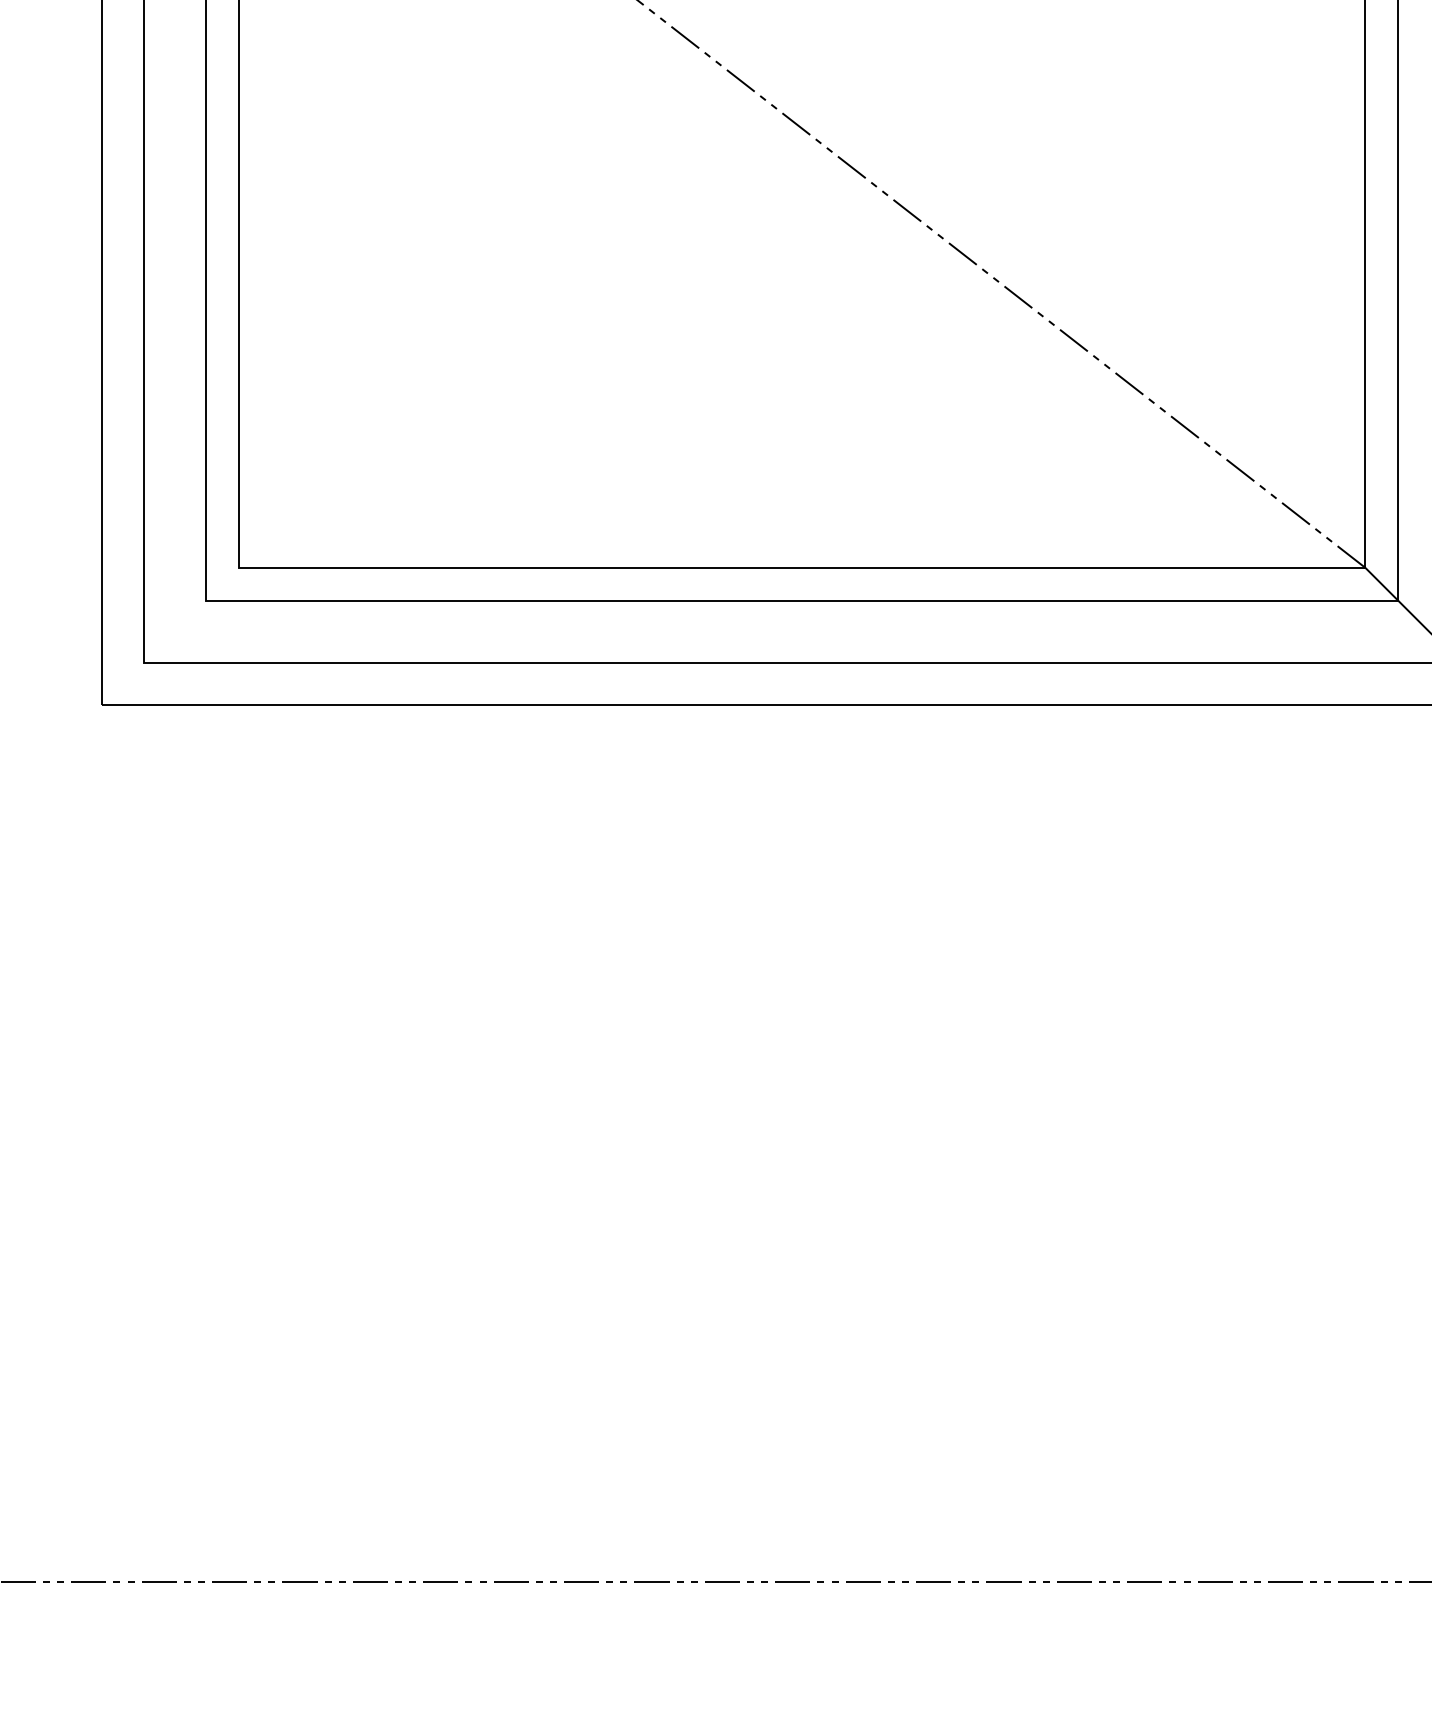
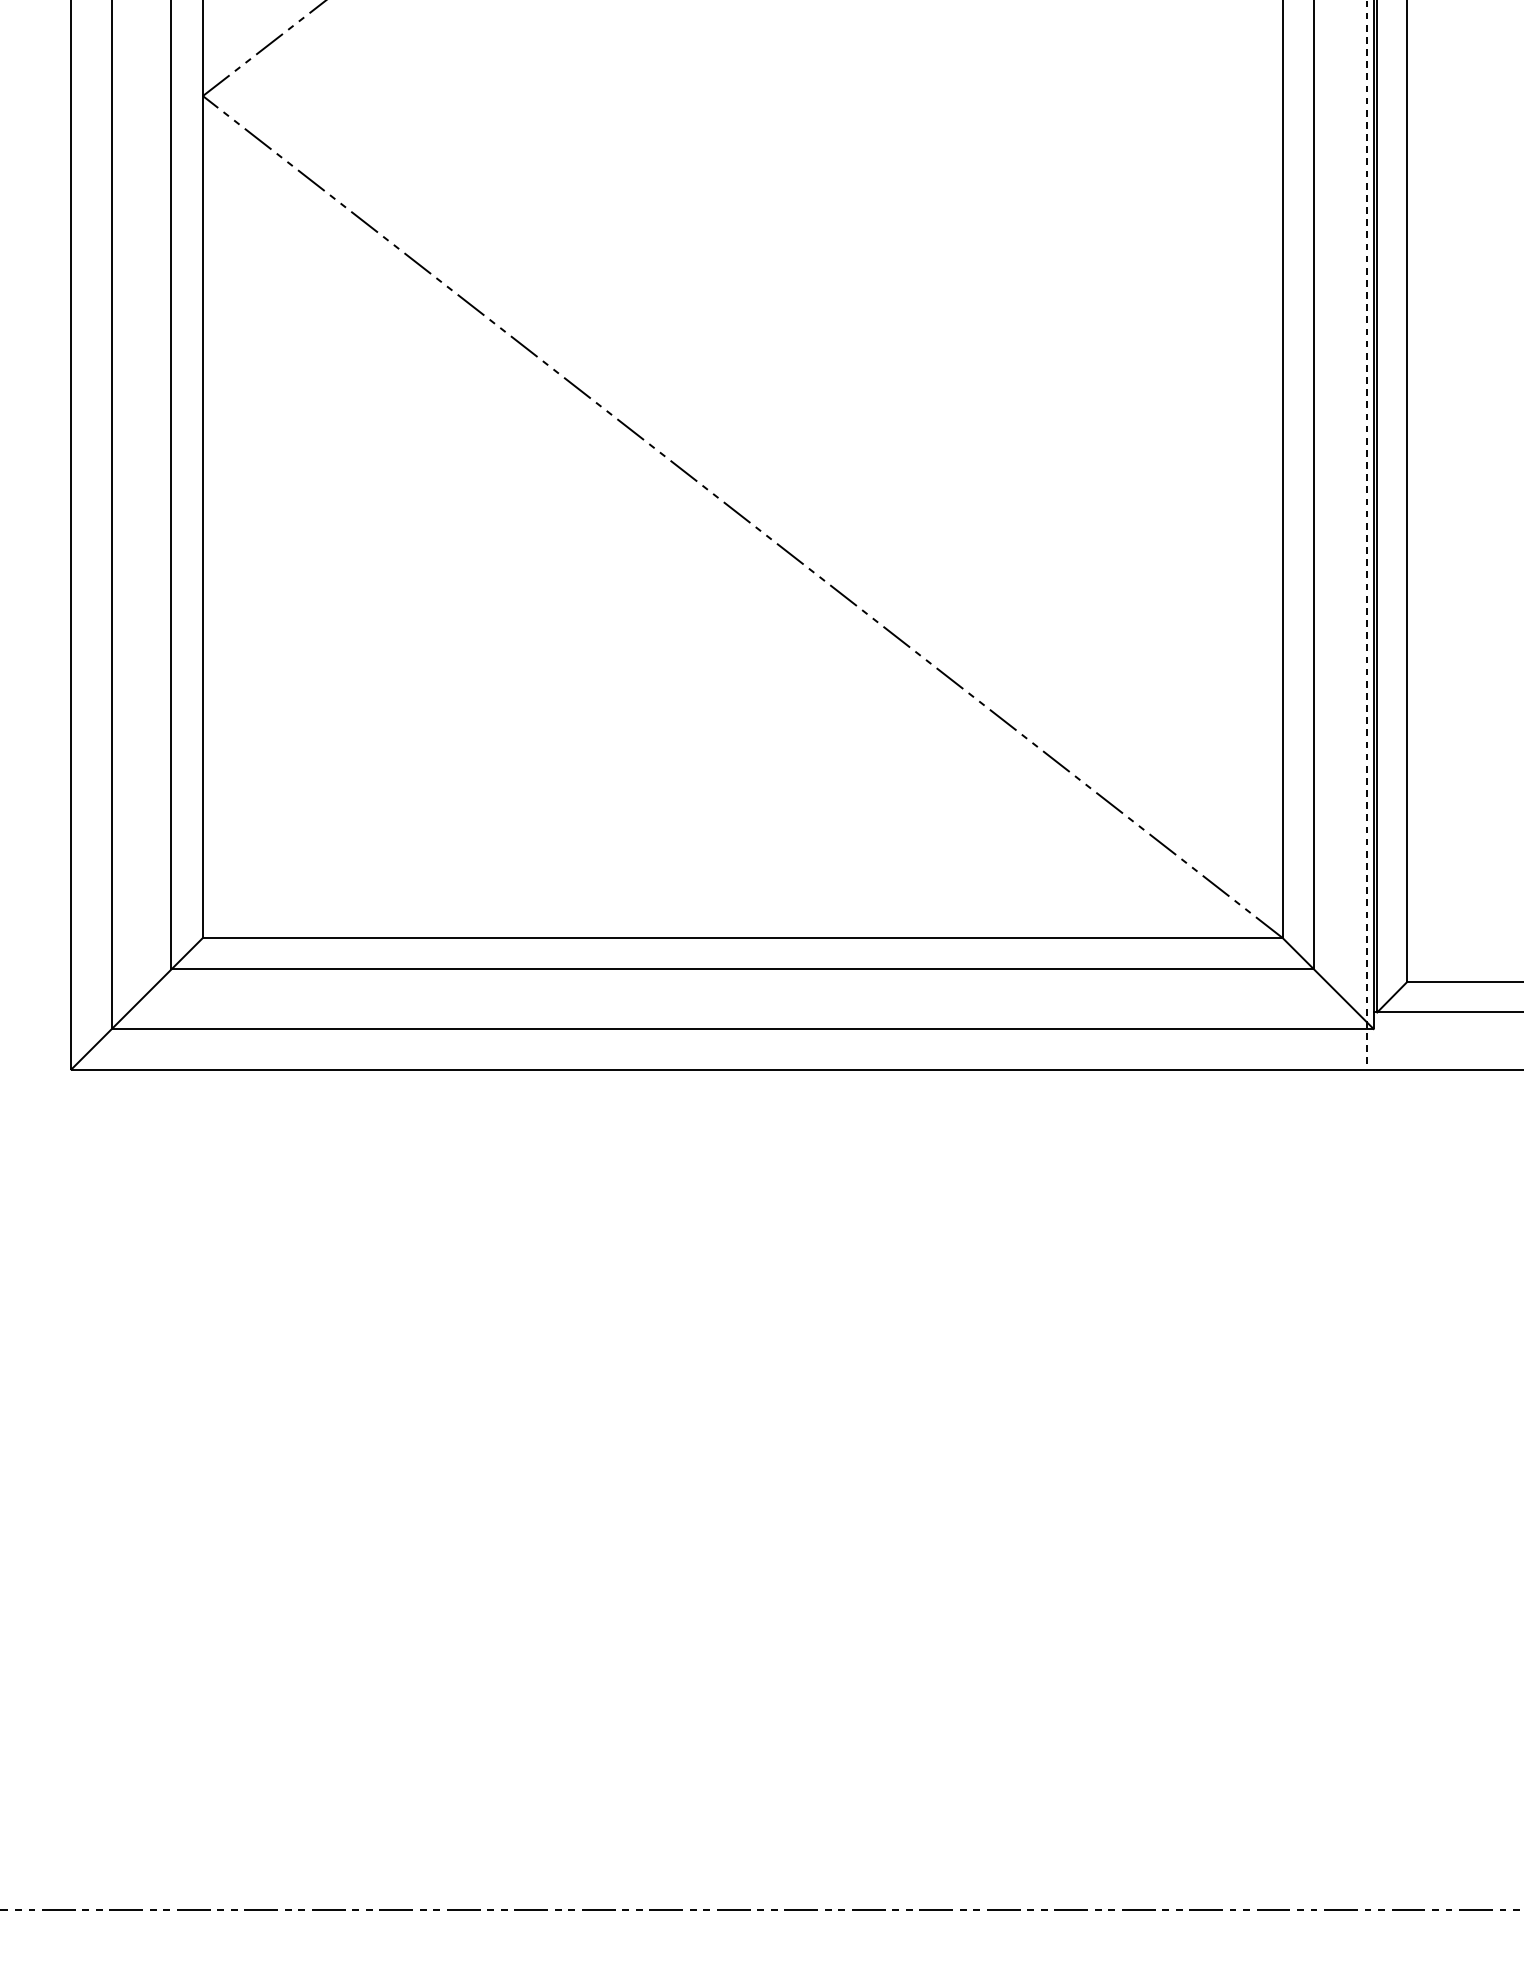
line: (169, 636) -> (136, 1003), added

